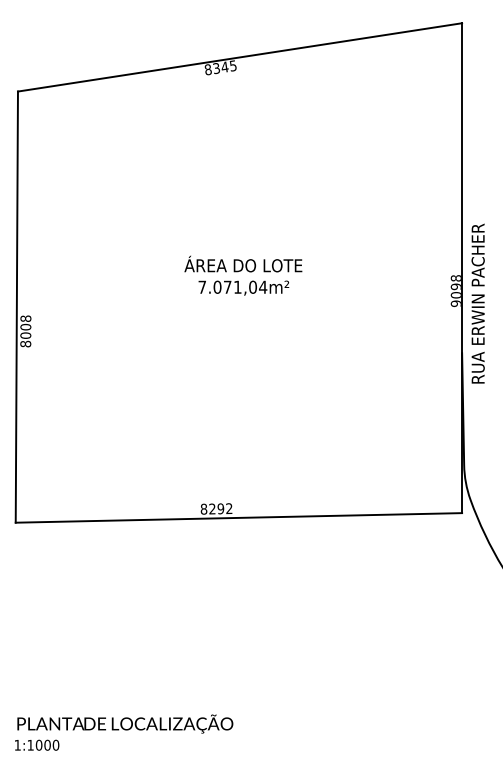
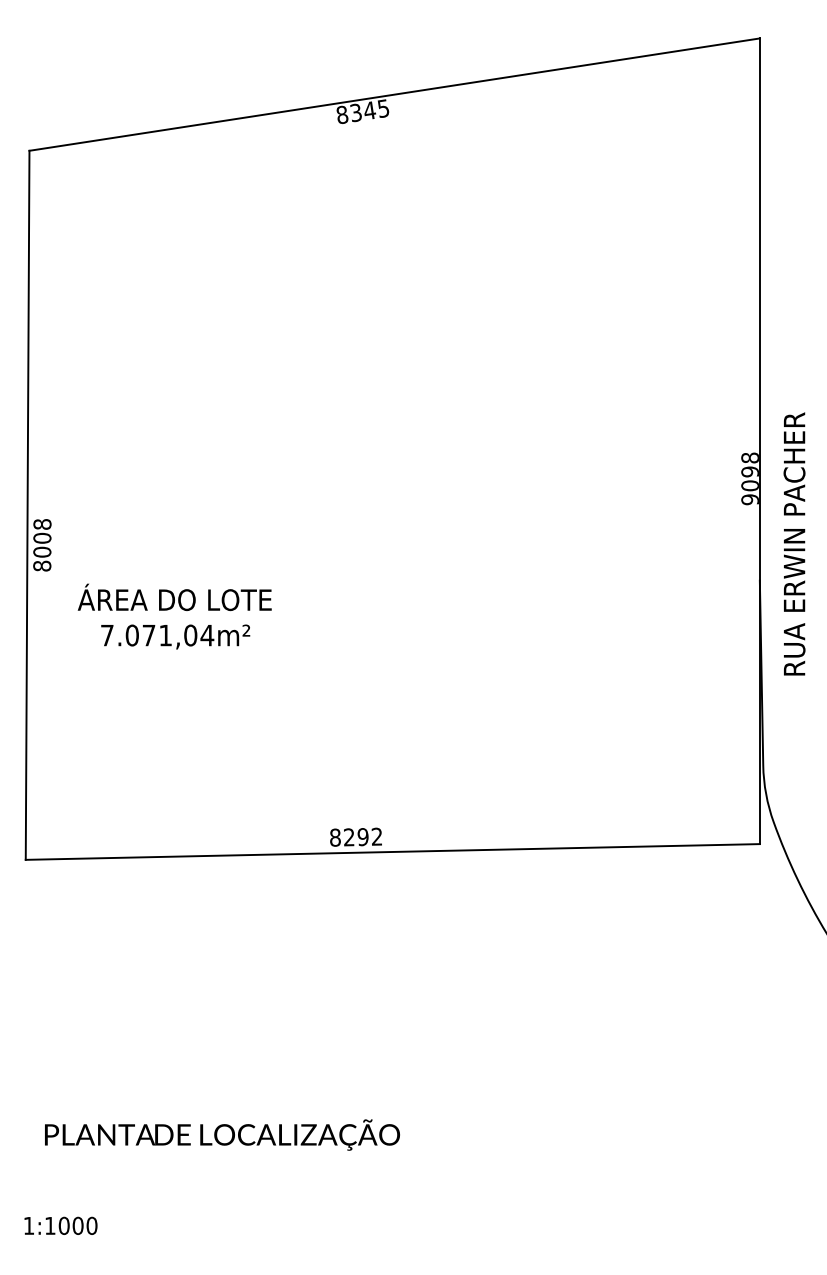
text: (243, 275) -> (175, 616), moved
text: (477, 303) -> (793, 543), moved
text: (125, 723) -> (222, 1134), moved

